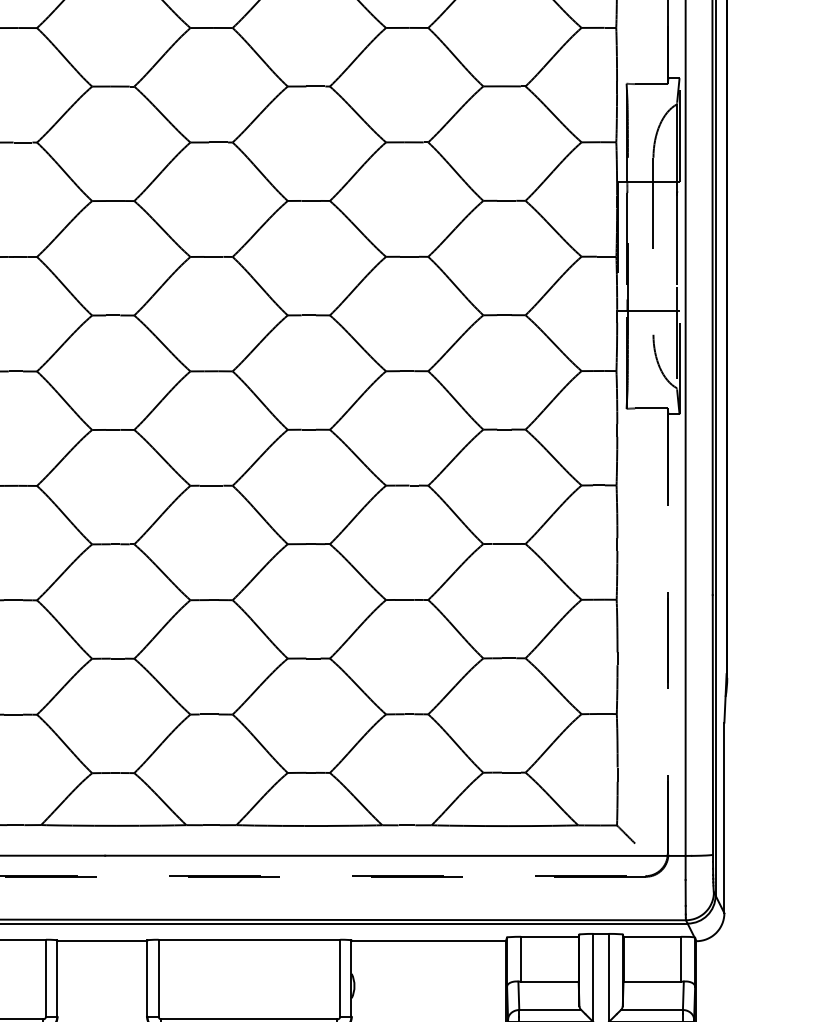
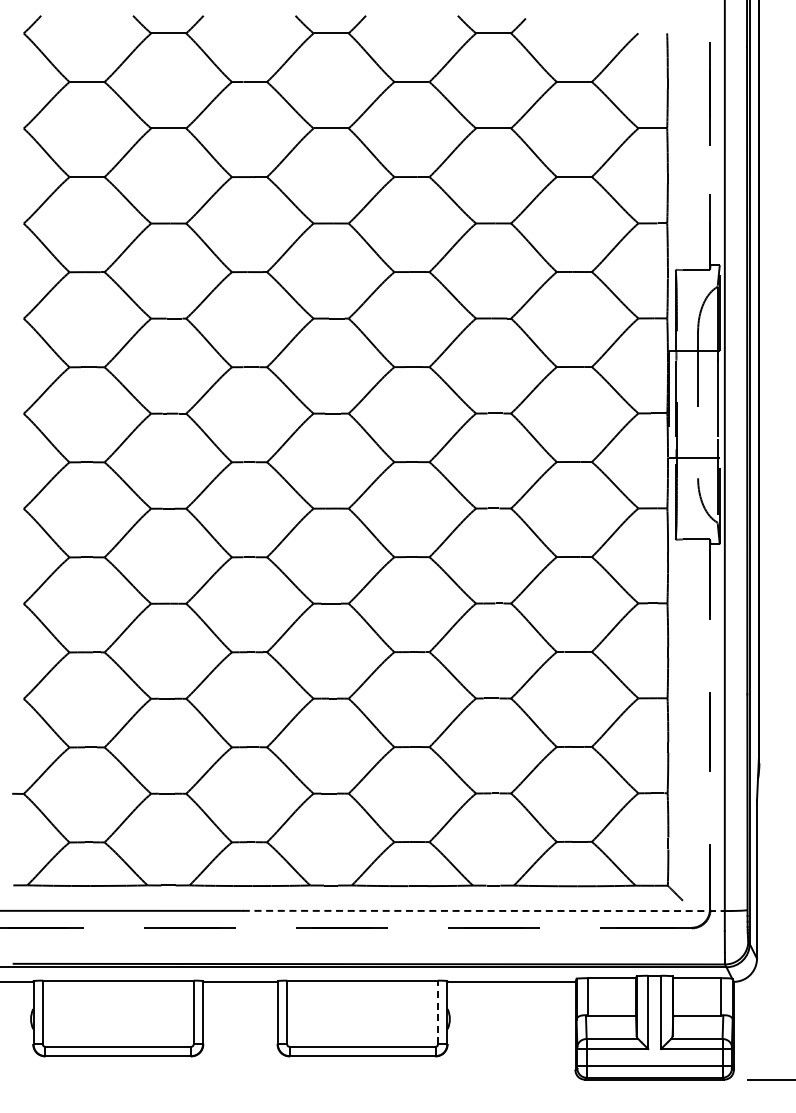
line: (395, 855) -> (483, 910), solid -> dashed
line: (340, 978) -> (438, 1012), solid -> dashed

